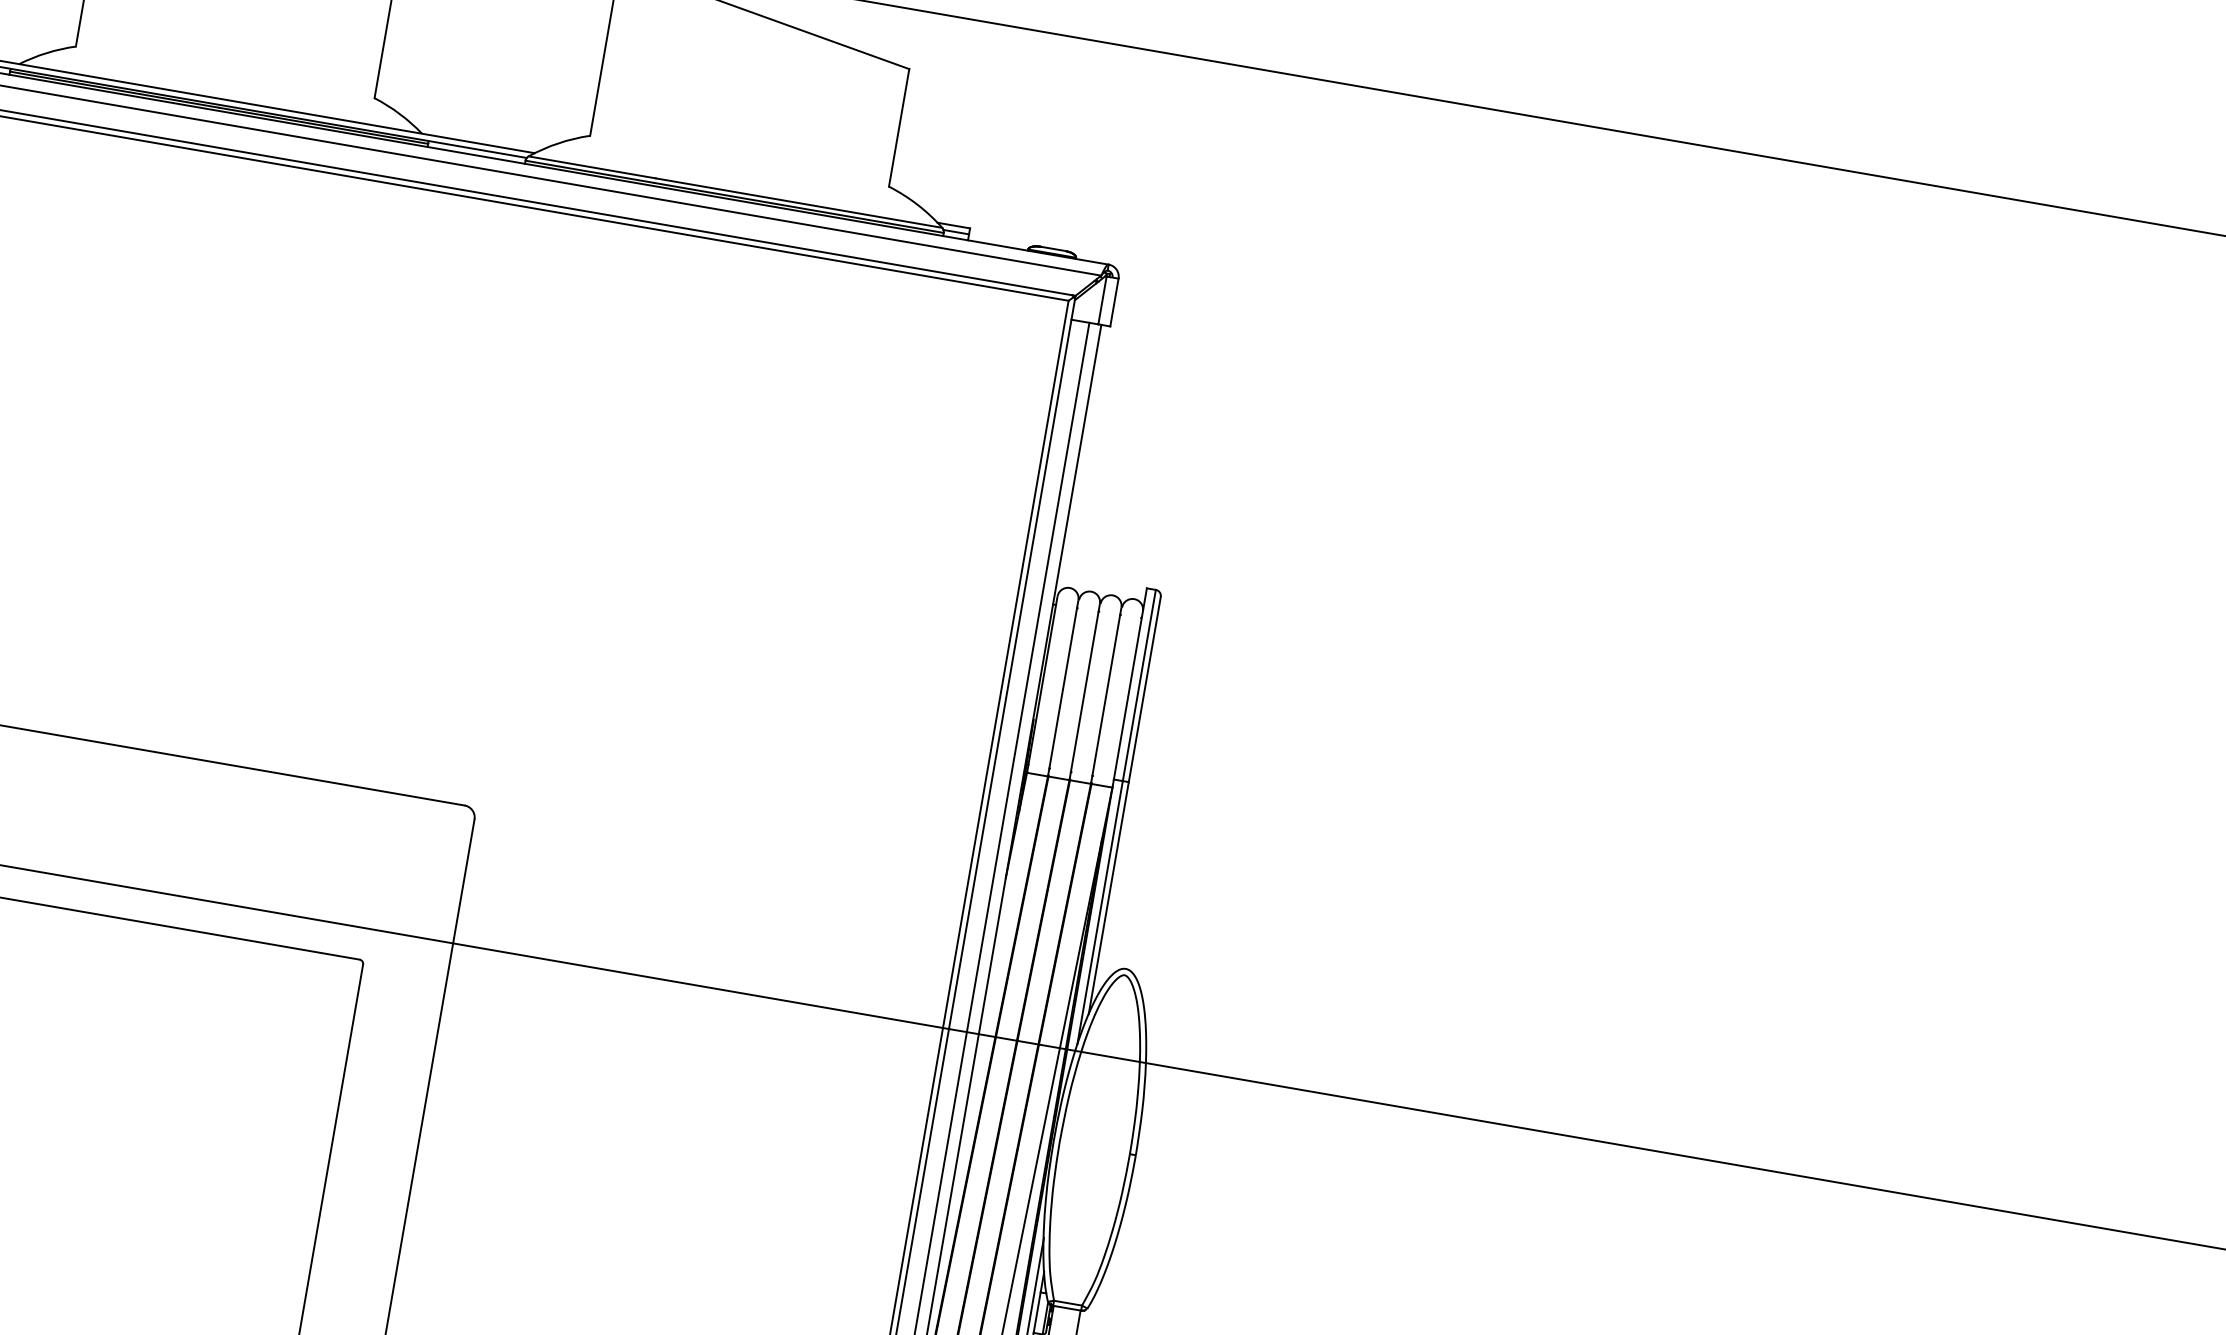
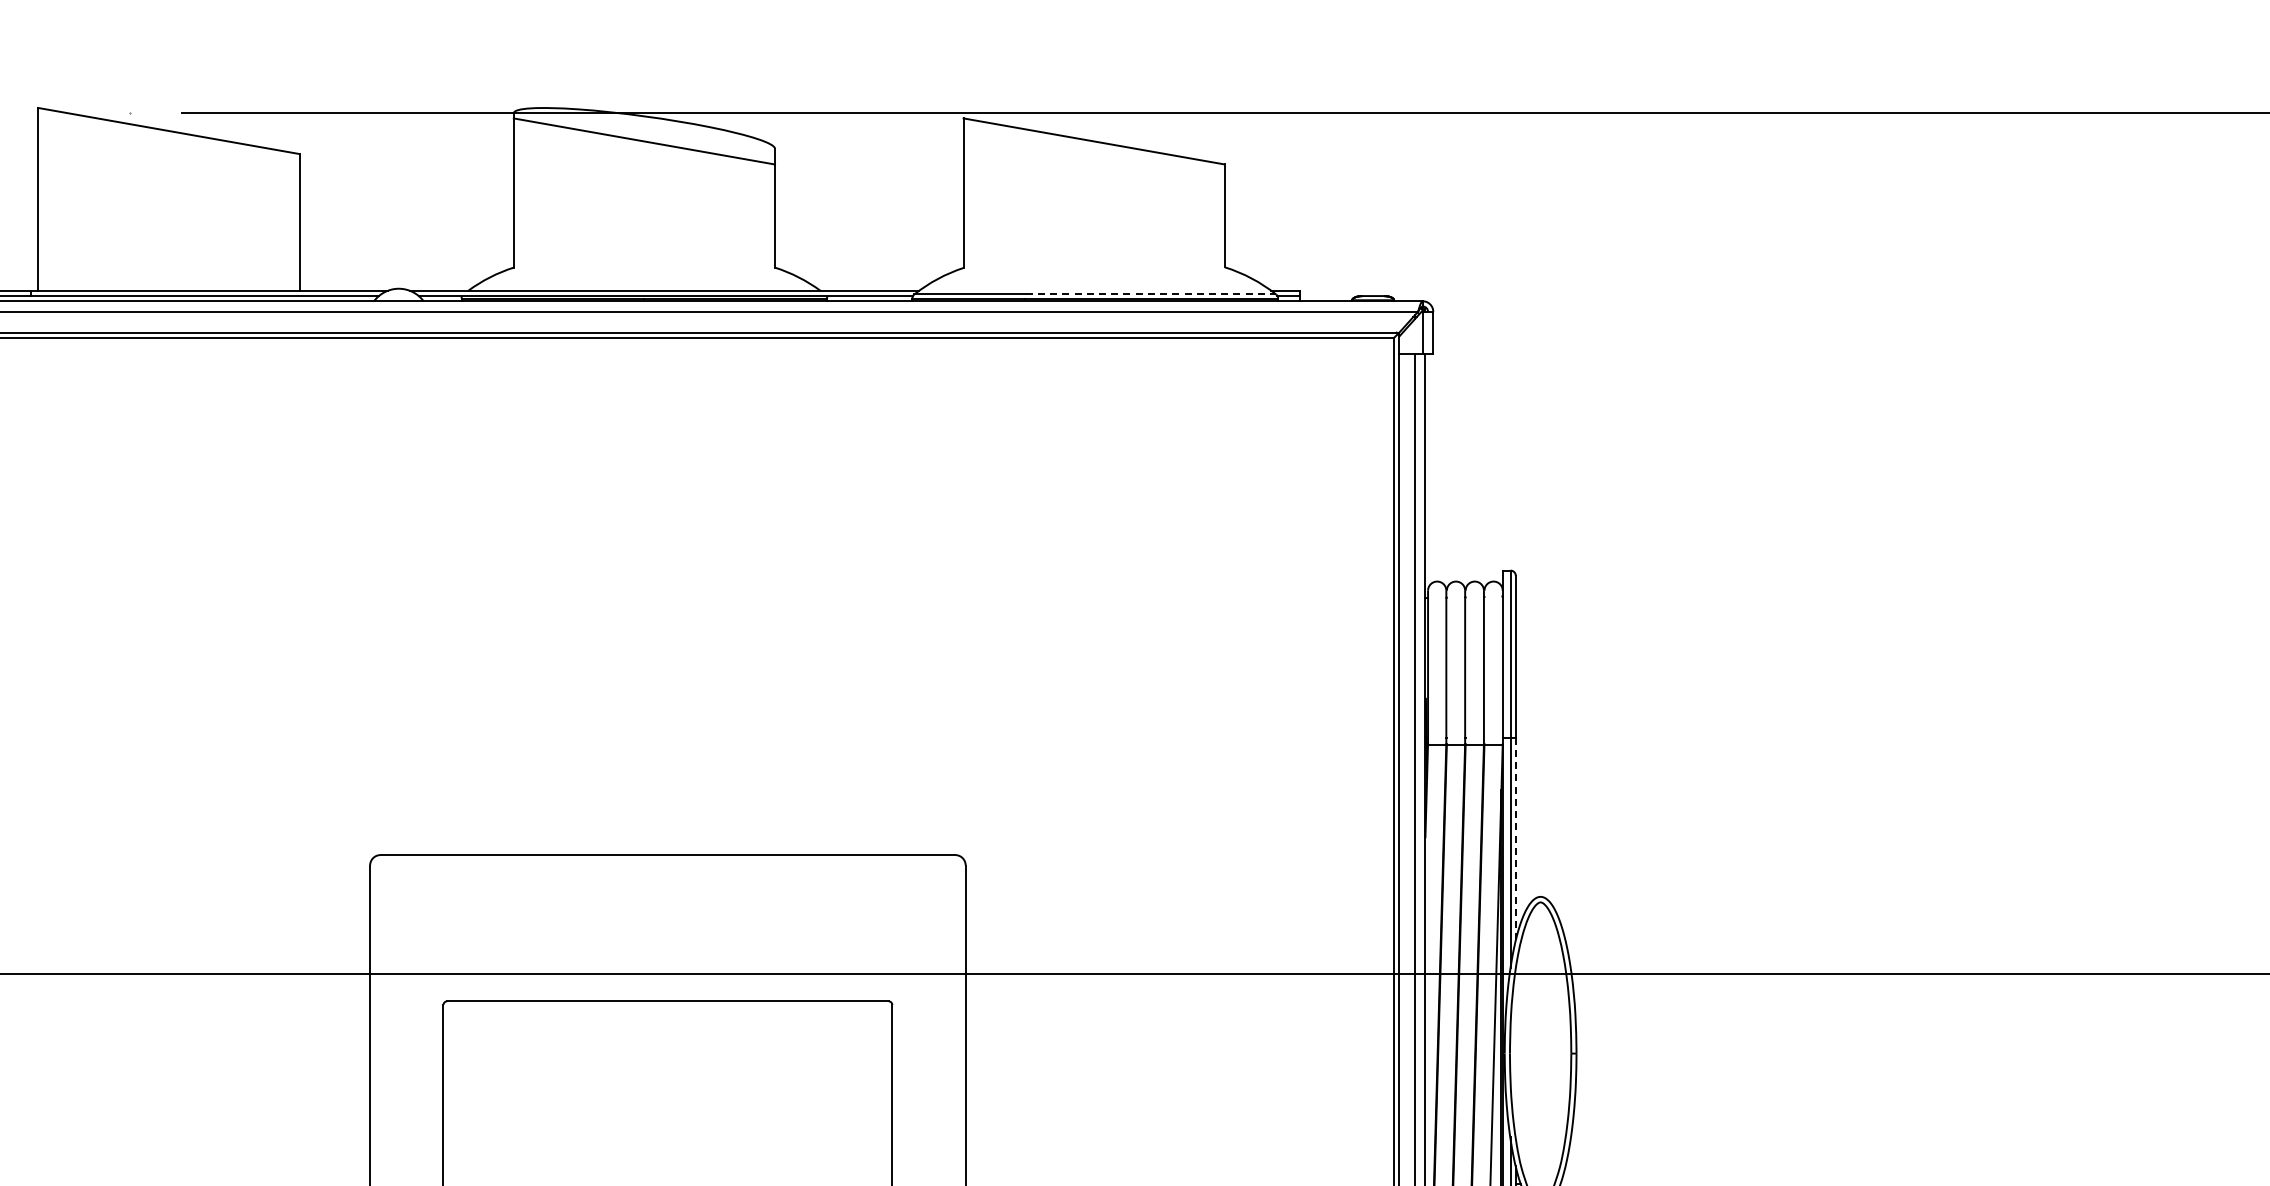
line: (799, 203) -> (1151, 294), solid -> dashed
line: (1108, 898) -> (1515, 839), solid -> dashed

